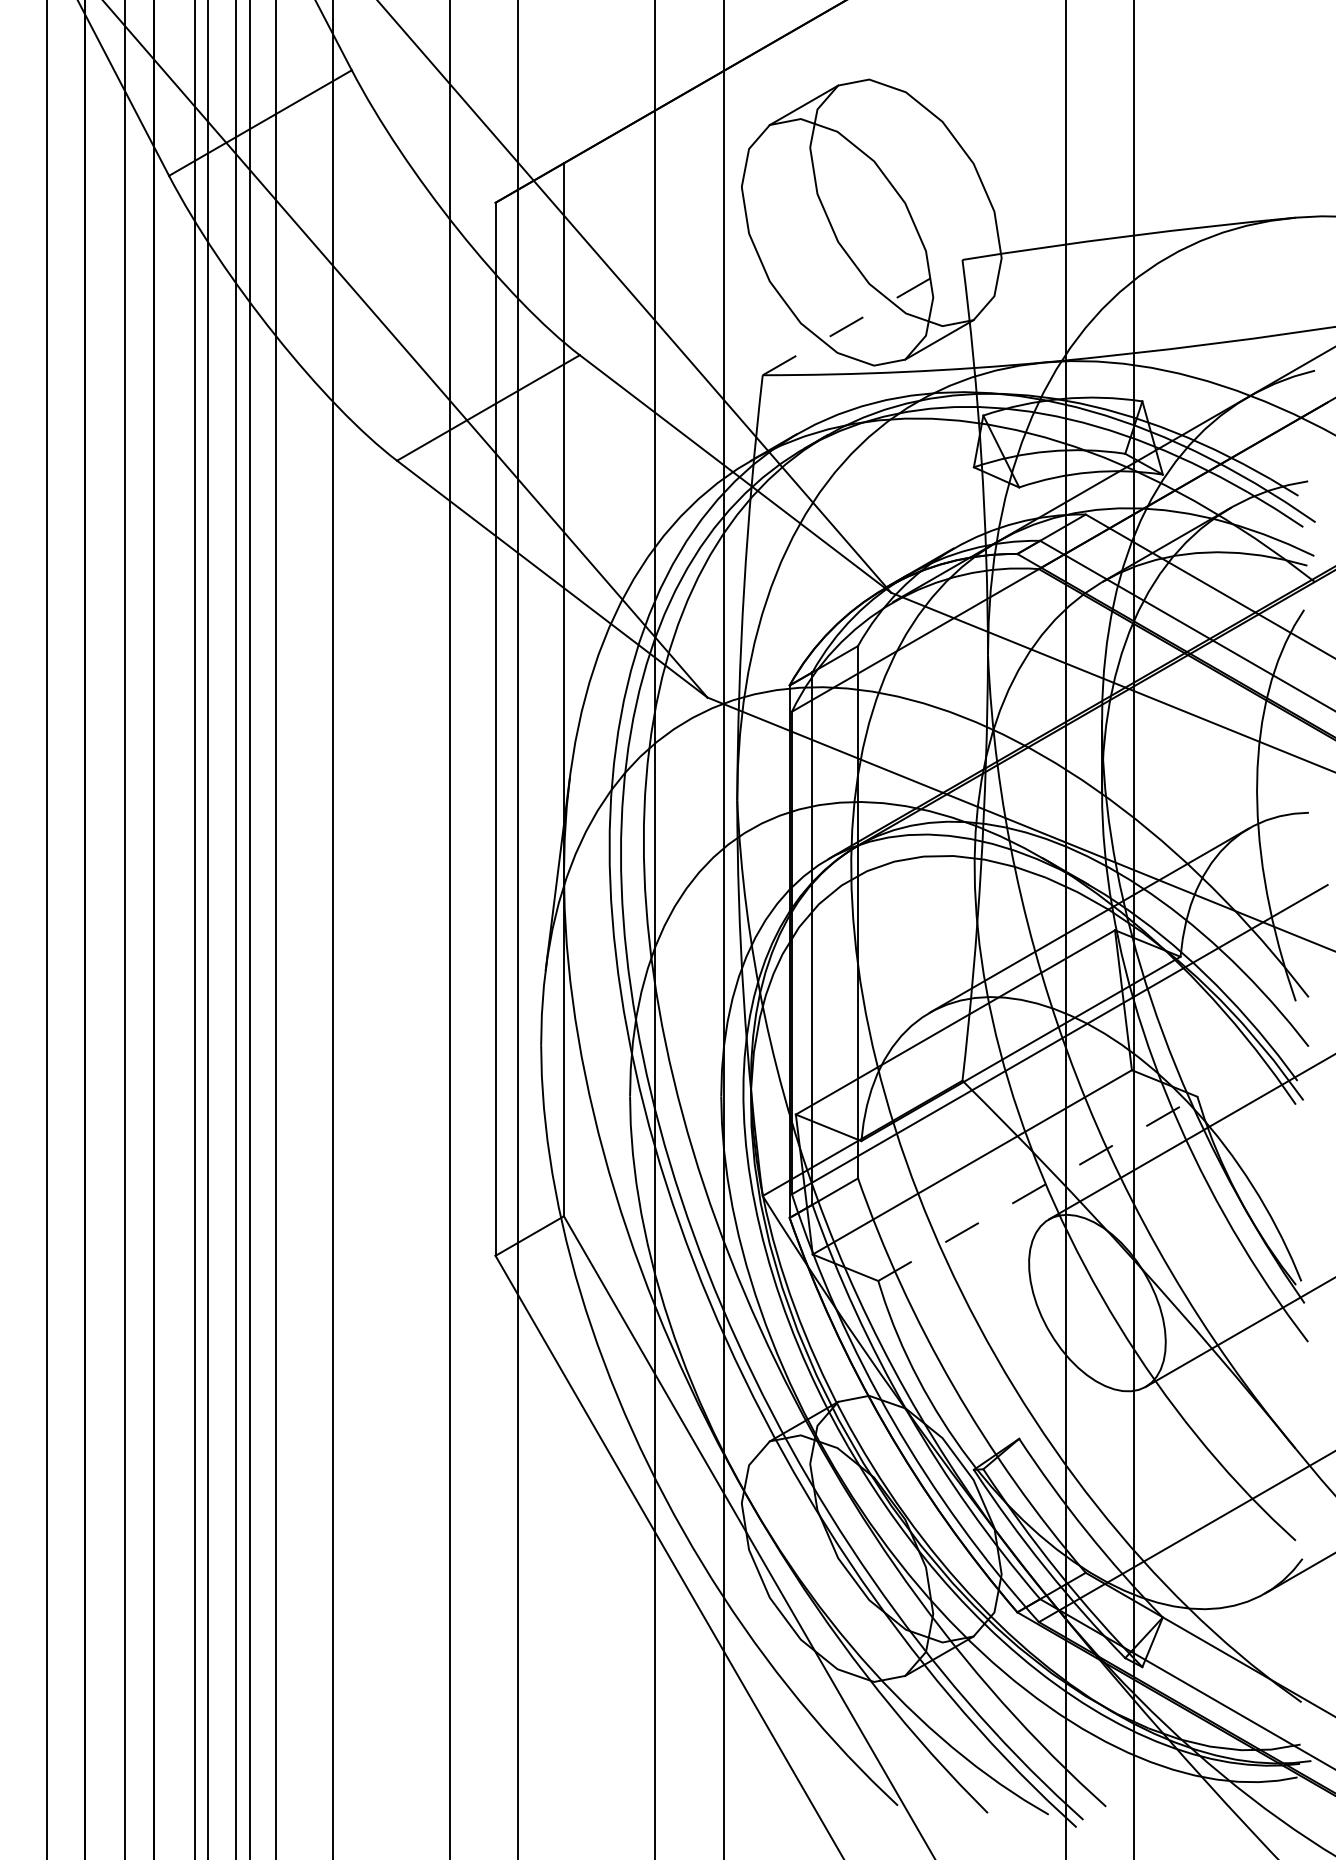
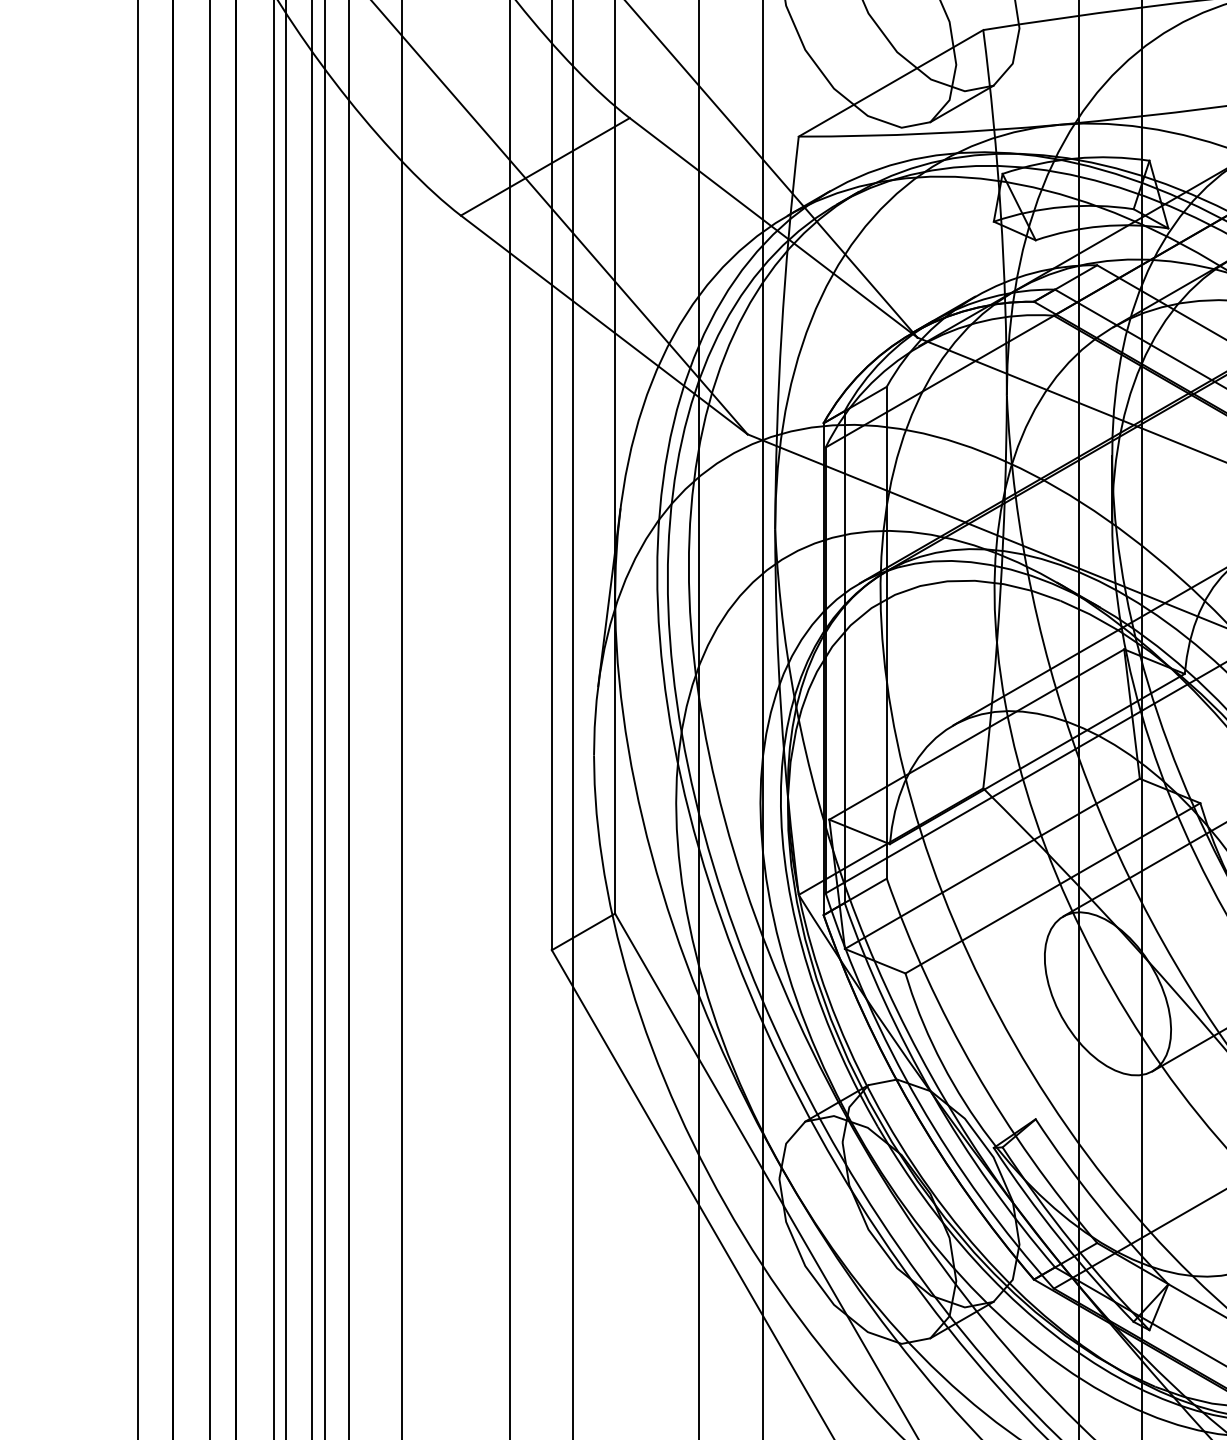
line: (863, 317) -> (891, 83), dashed -> solid
line: (1038, 1188) -> (1053, 887), dashed -> solid

